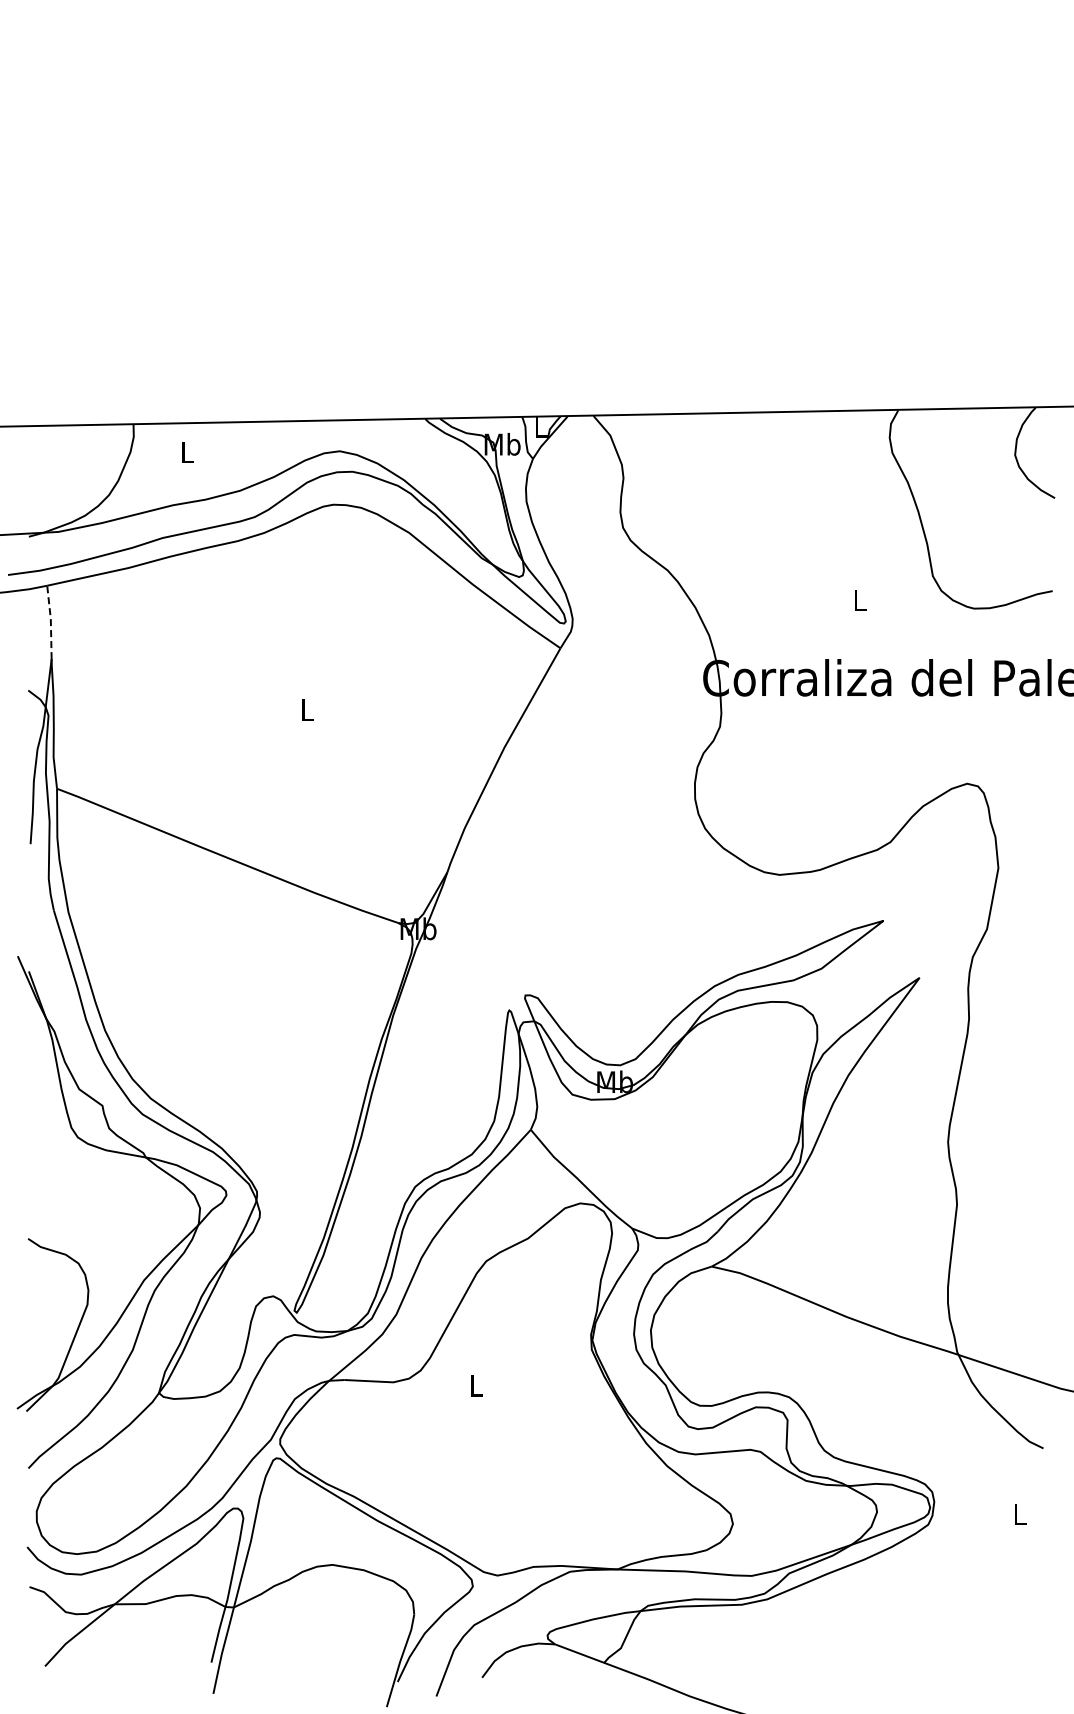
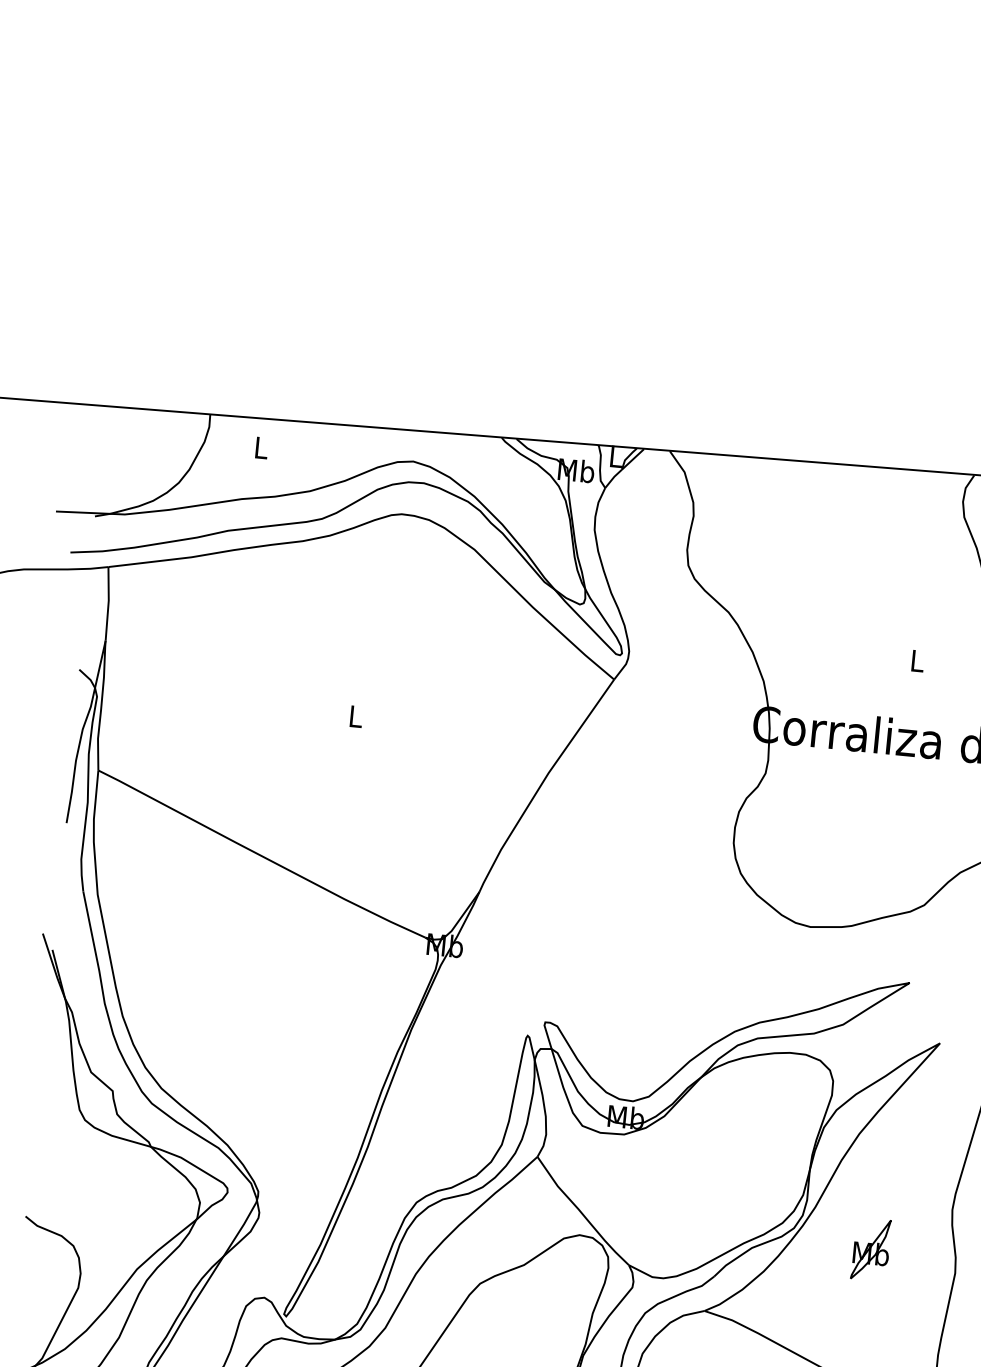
line: (50, 622) -> (108, 604), dashed -> solid
part: (871, 1189) -> (871, 1249), added

